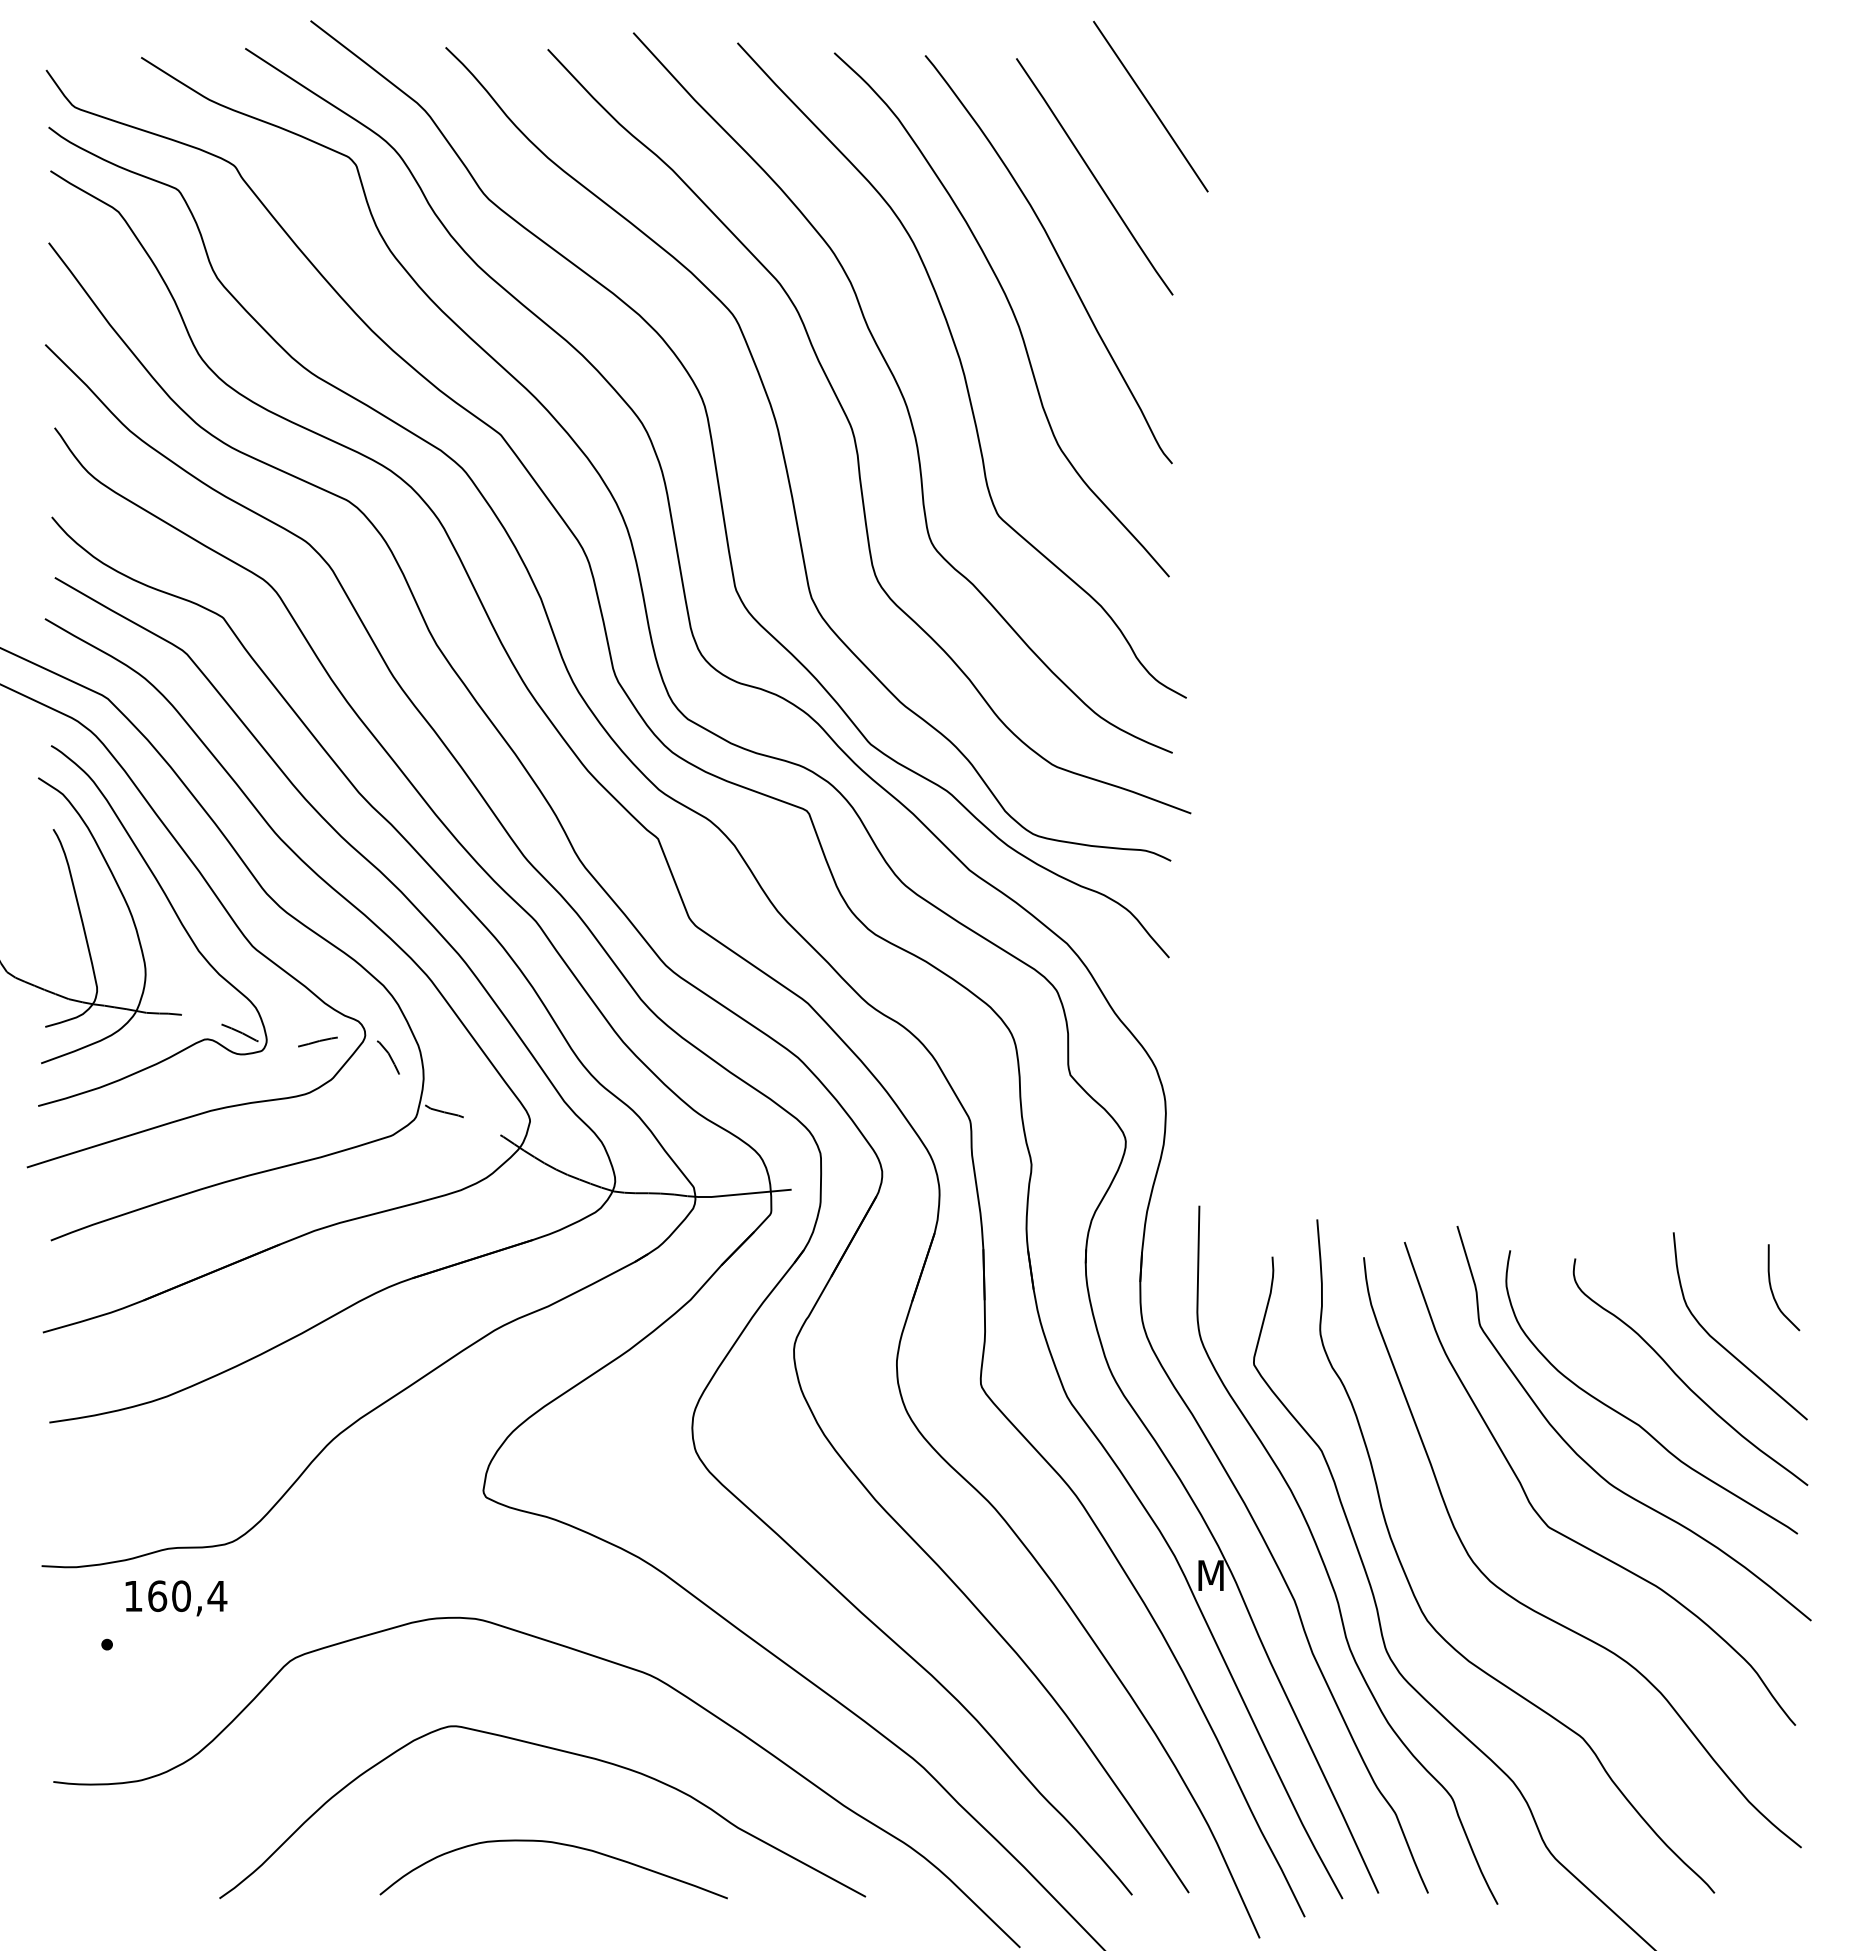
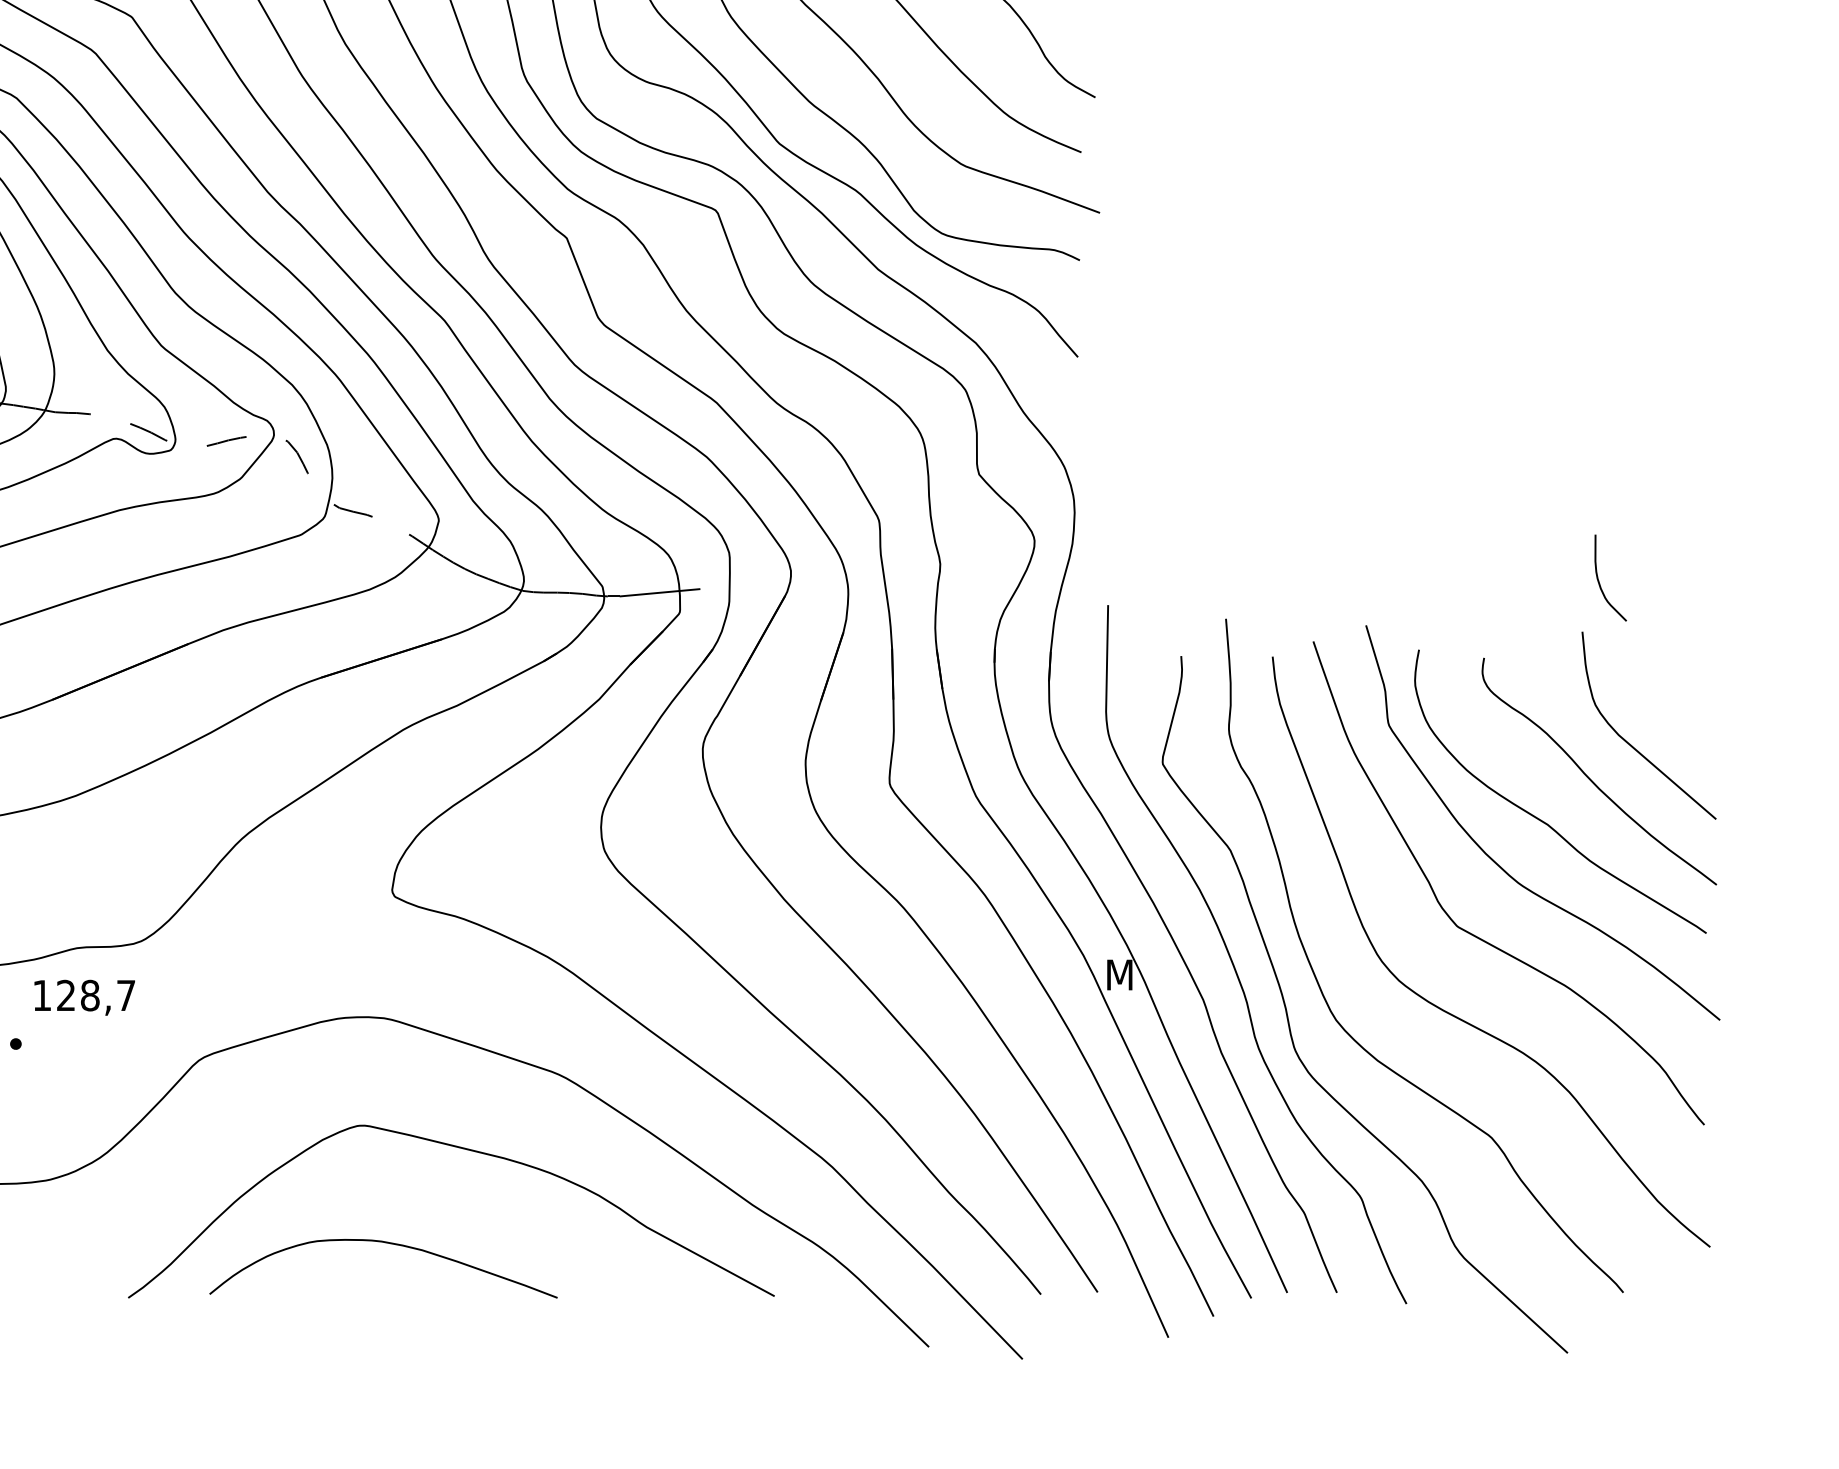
curve: (1772, 1289) -> (1599, 579), moved
text: (187, 1596) -> (96, 995), 160,4 -> 128,7
curve: (557, 1844) -> (387, 1243), moved

